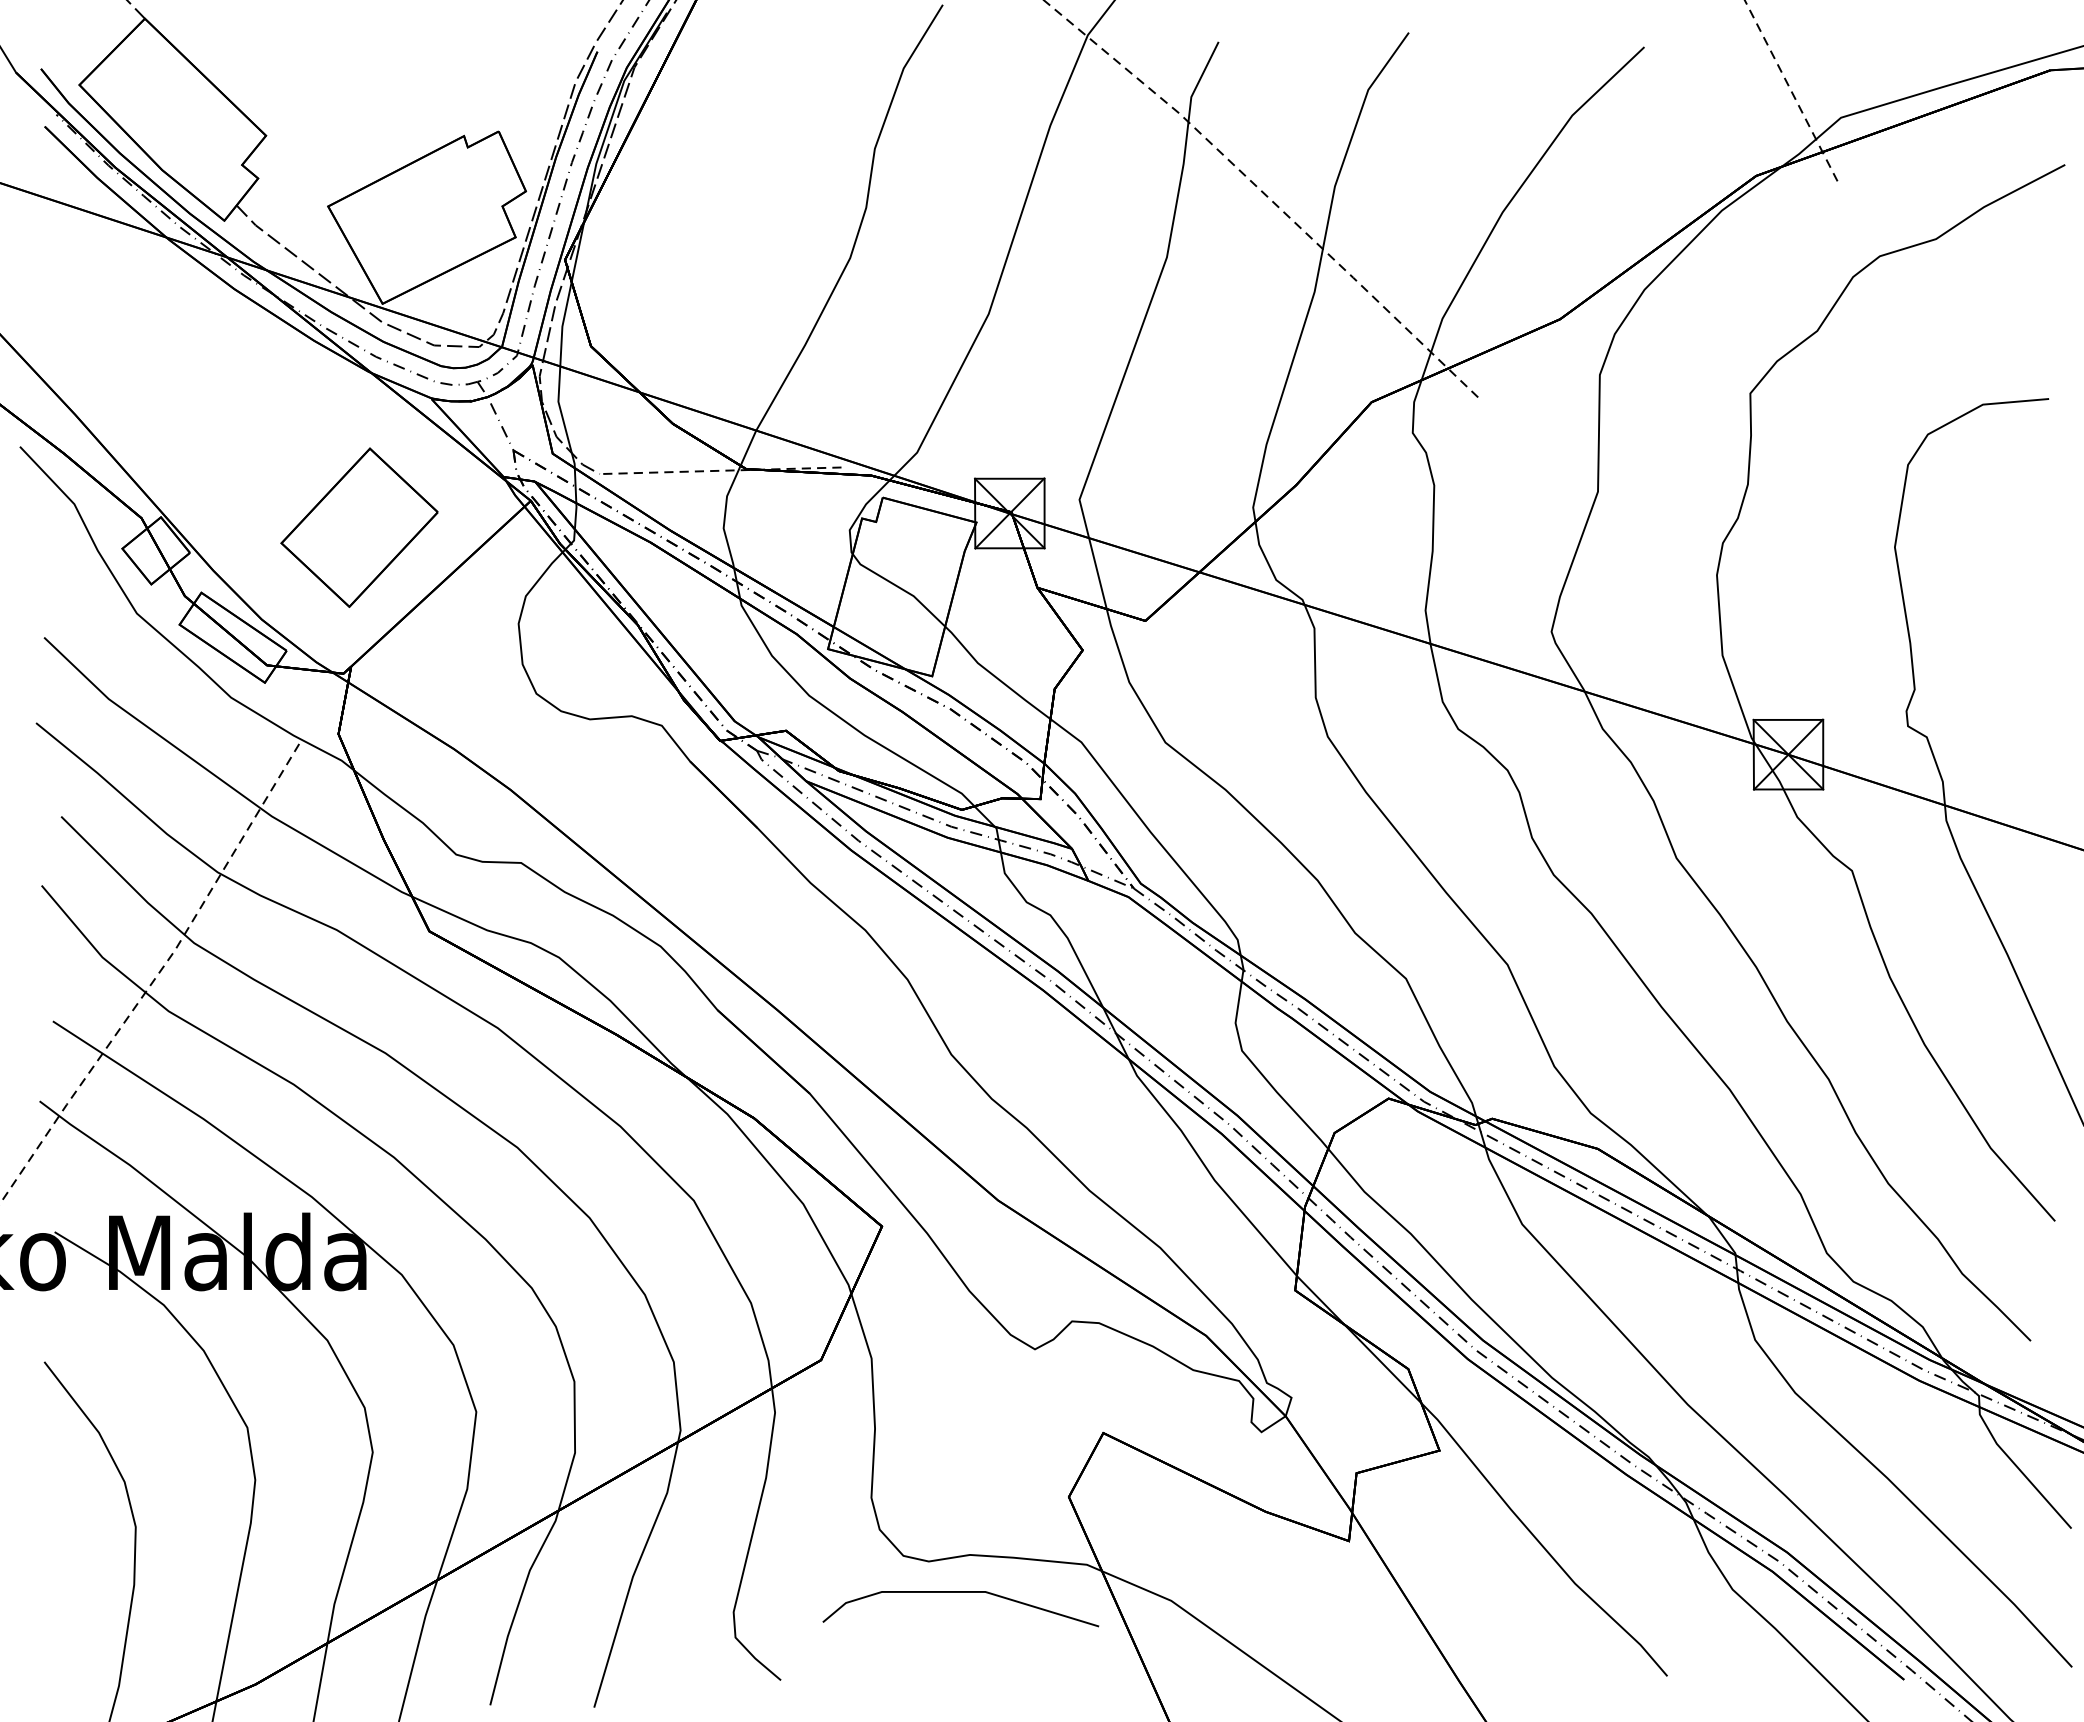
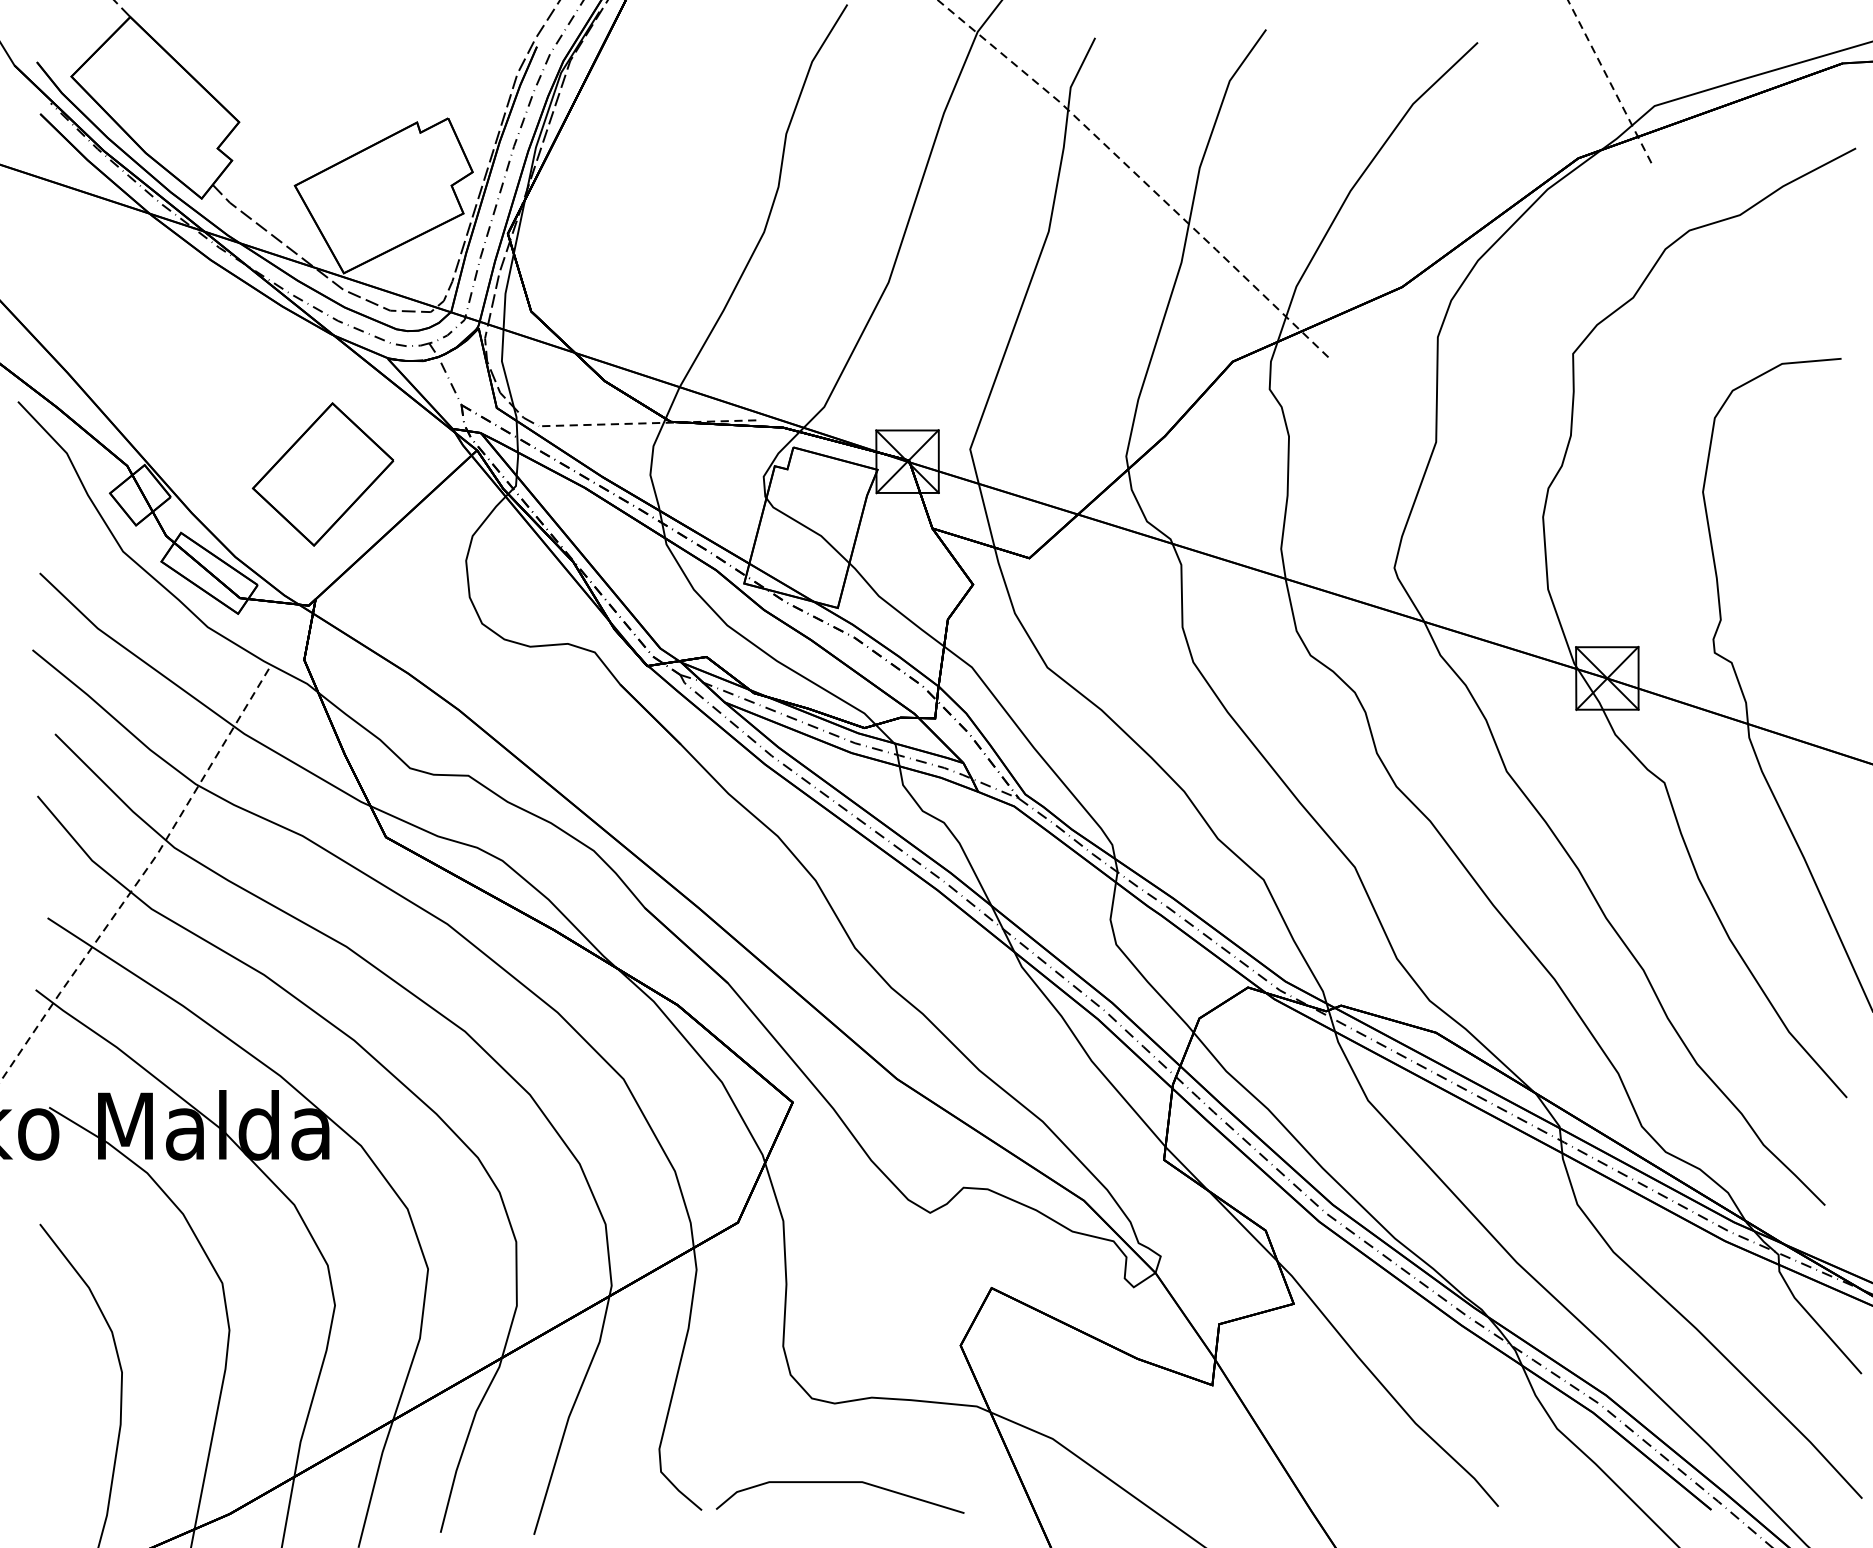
line: (960, 1592) -> (839, 1482), moved

